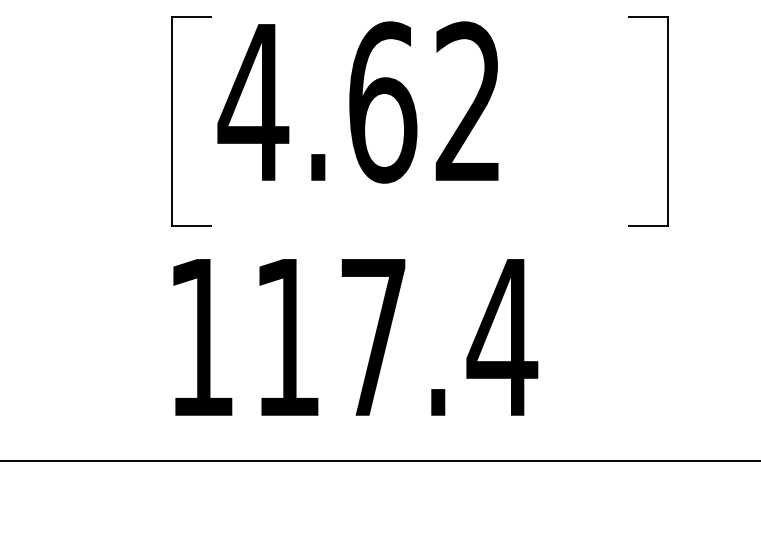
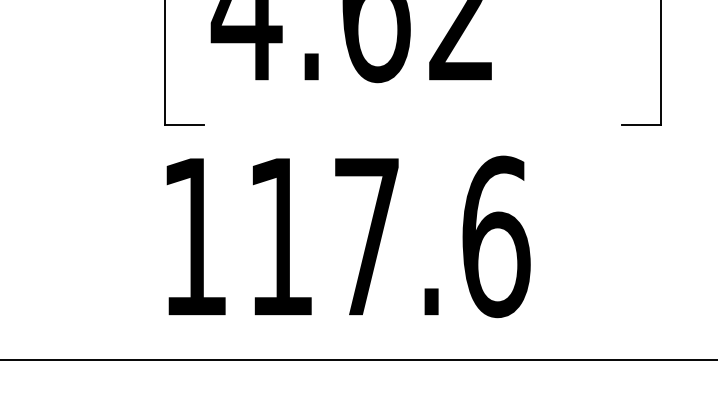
text: (502, 337) -> (495, 236), 117.4 -> 117.6

